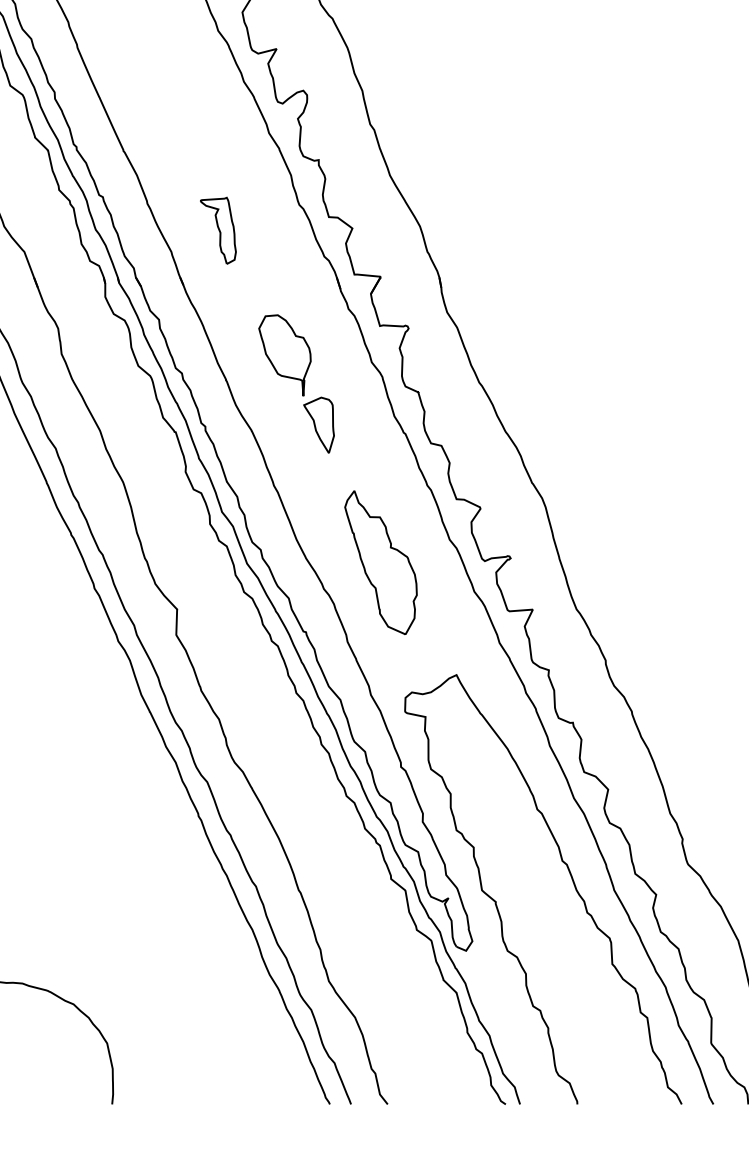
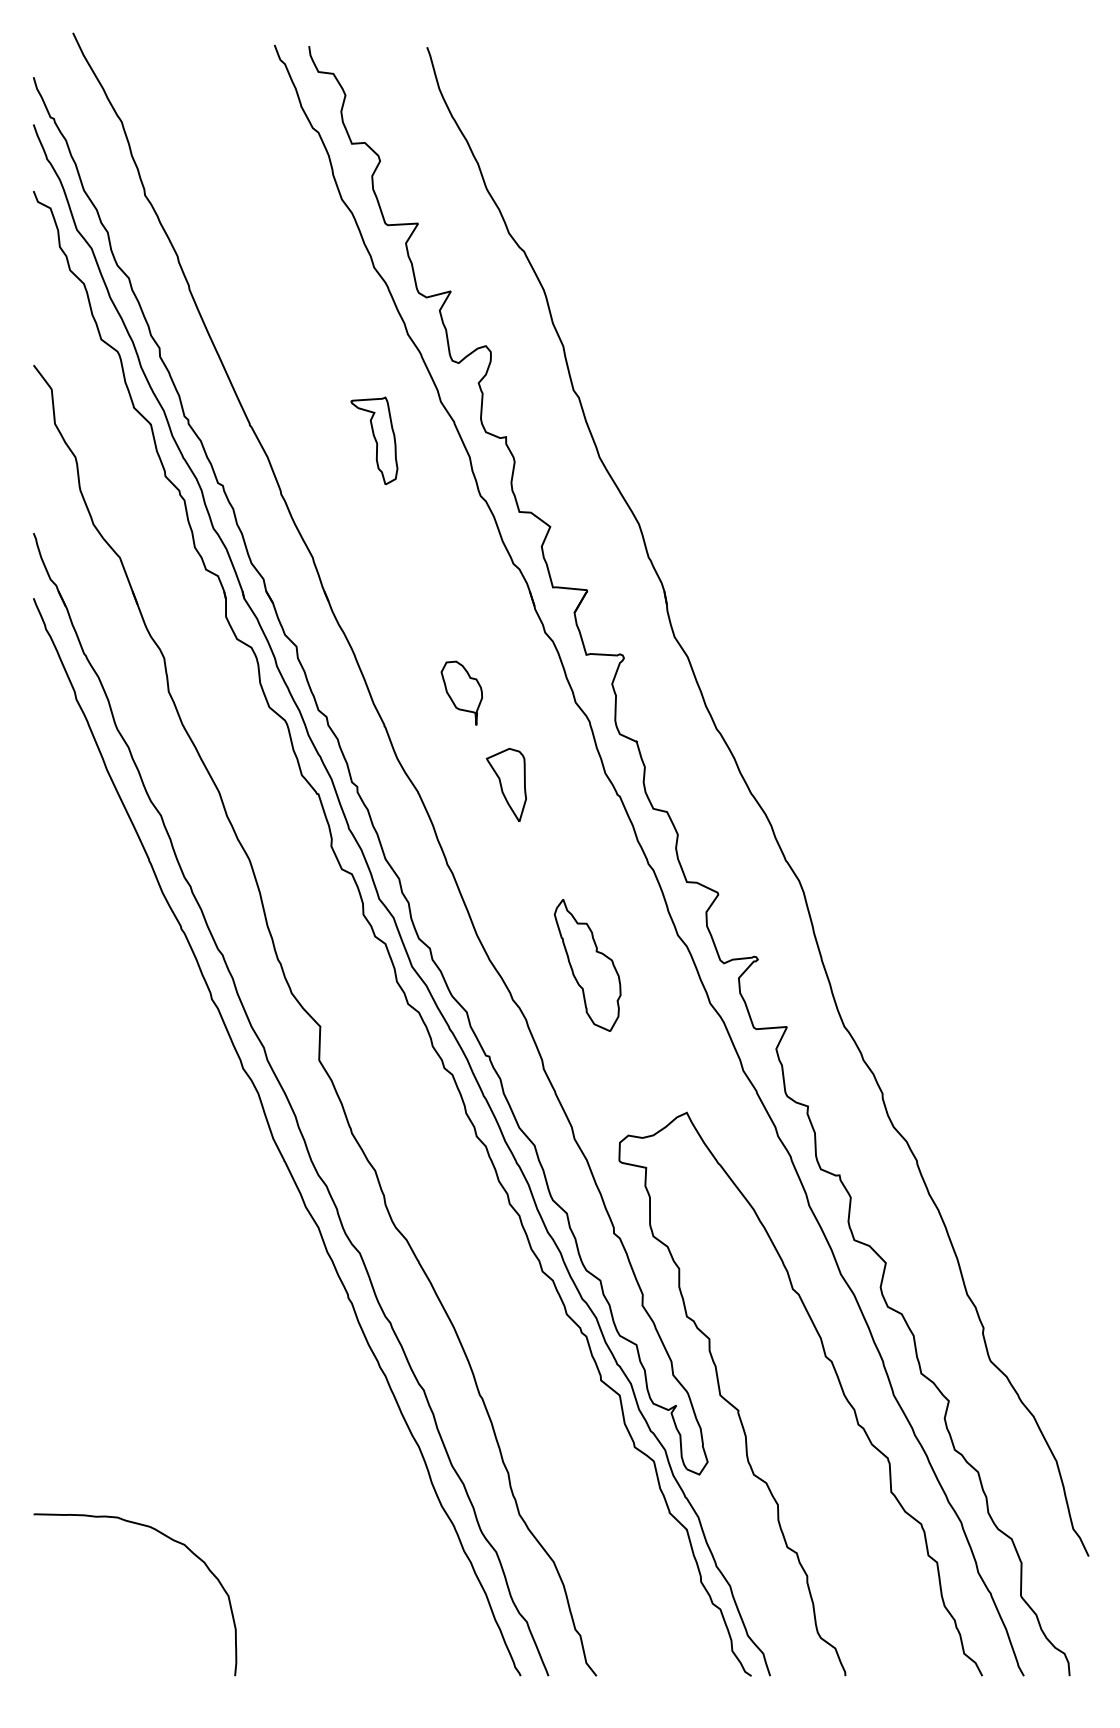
part: (218, 230) -> (374, 440), moved
part: (284, 354) -> (461, 692), size x0.6
part: (380, 562) -> (587, 965), size x0.7

